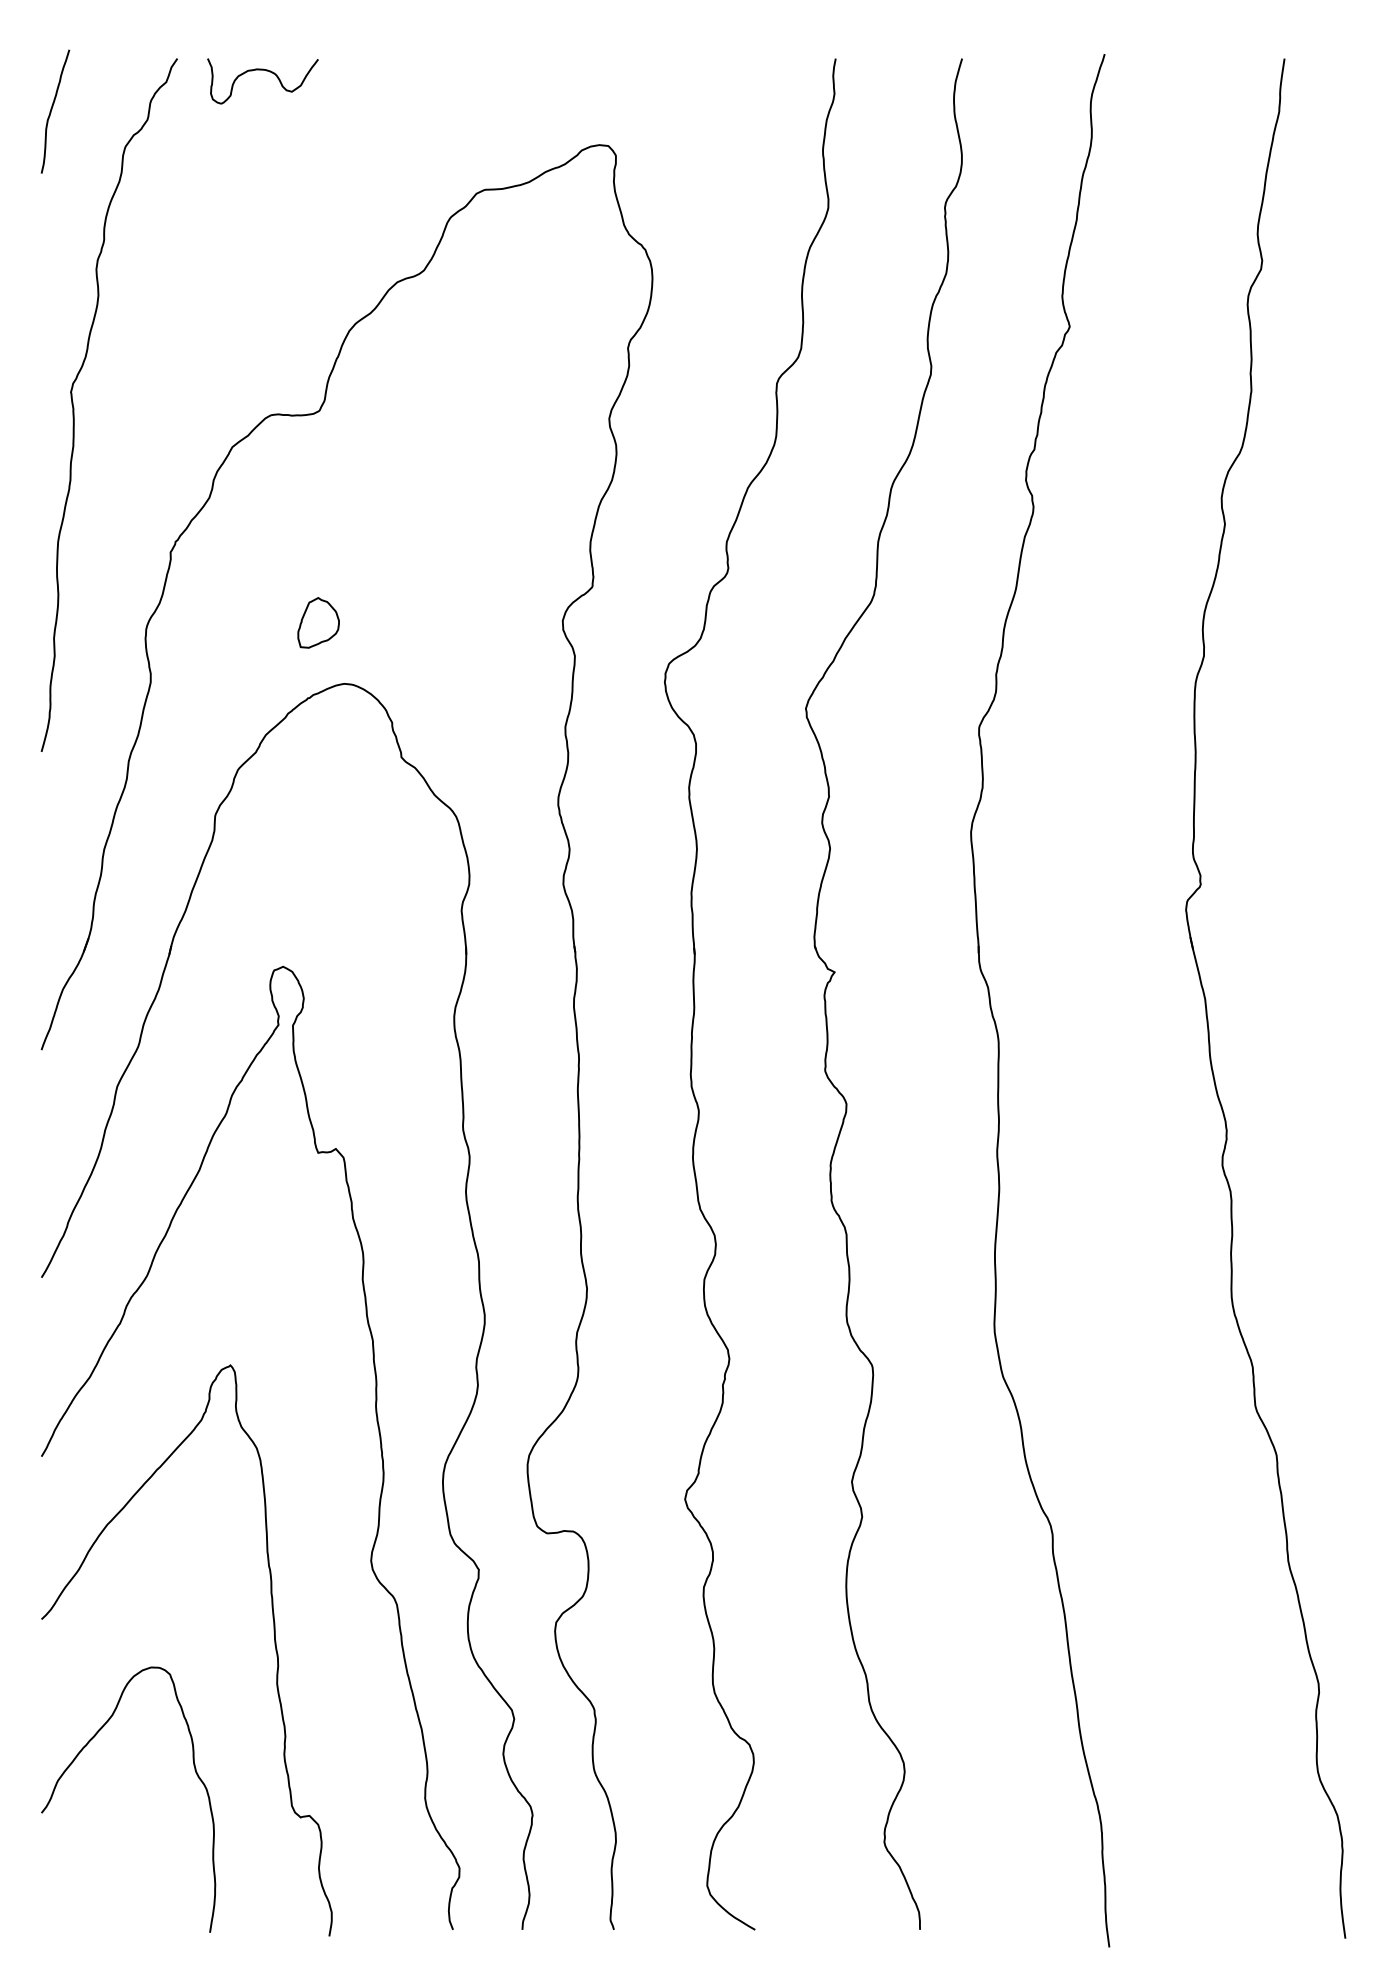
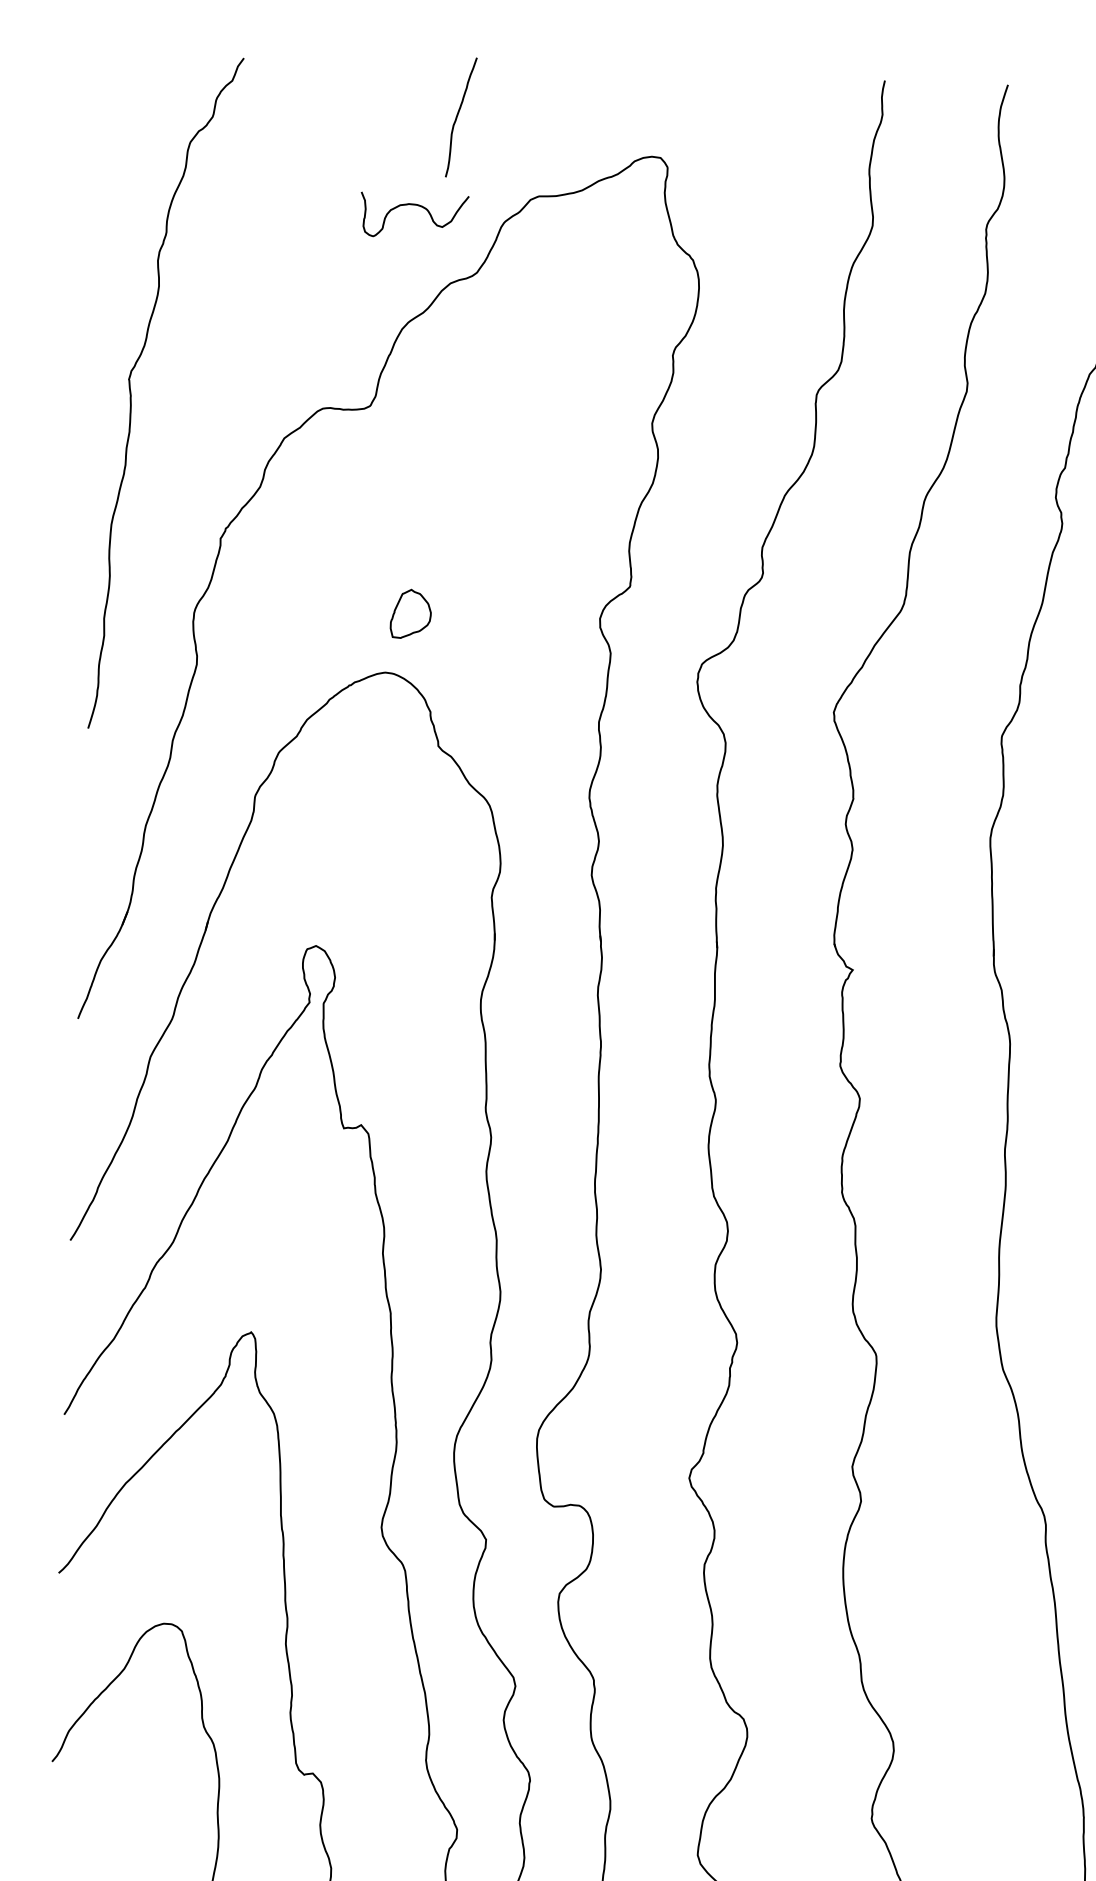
curve: (266, 71) -> (418, 206), moved
curve: (52, 109) -> (458, 115), moved
part: (318, 622) -> (410, 613), moved

